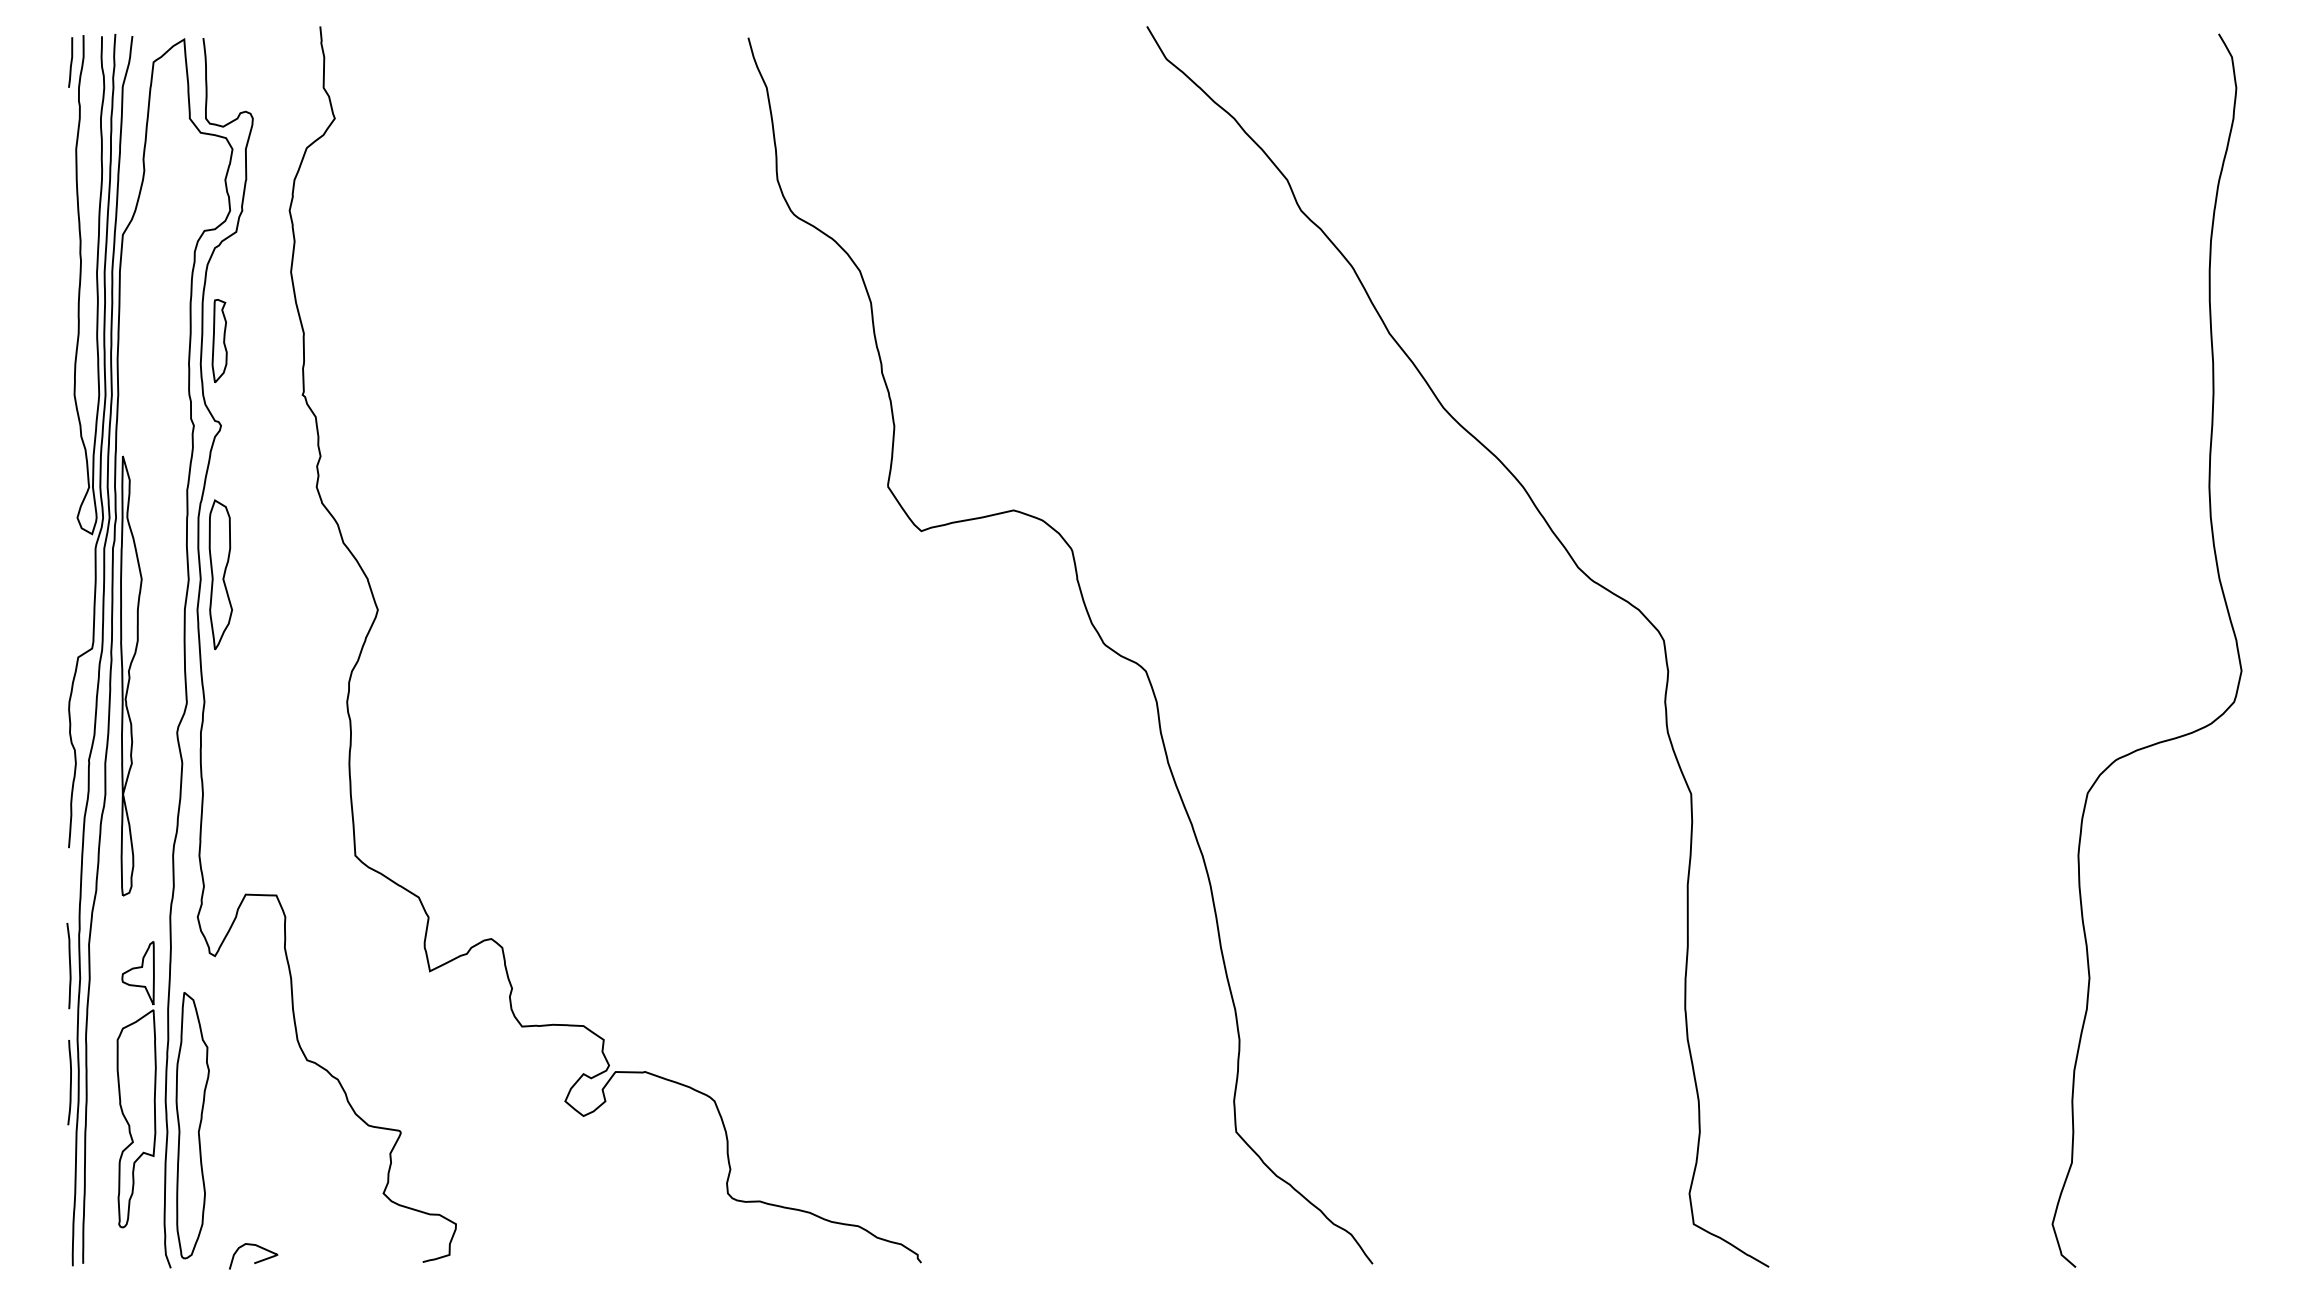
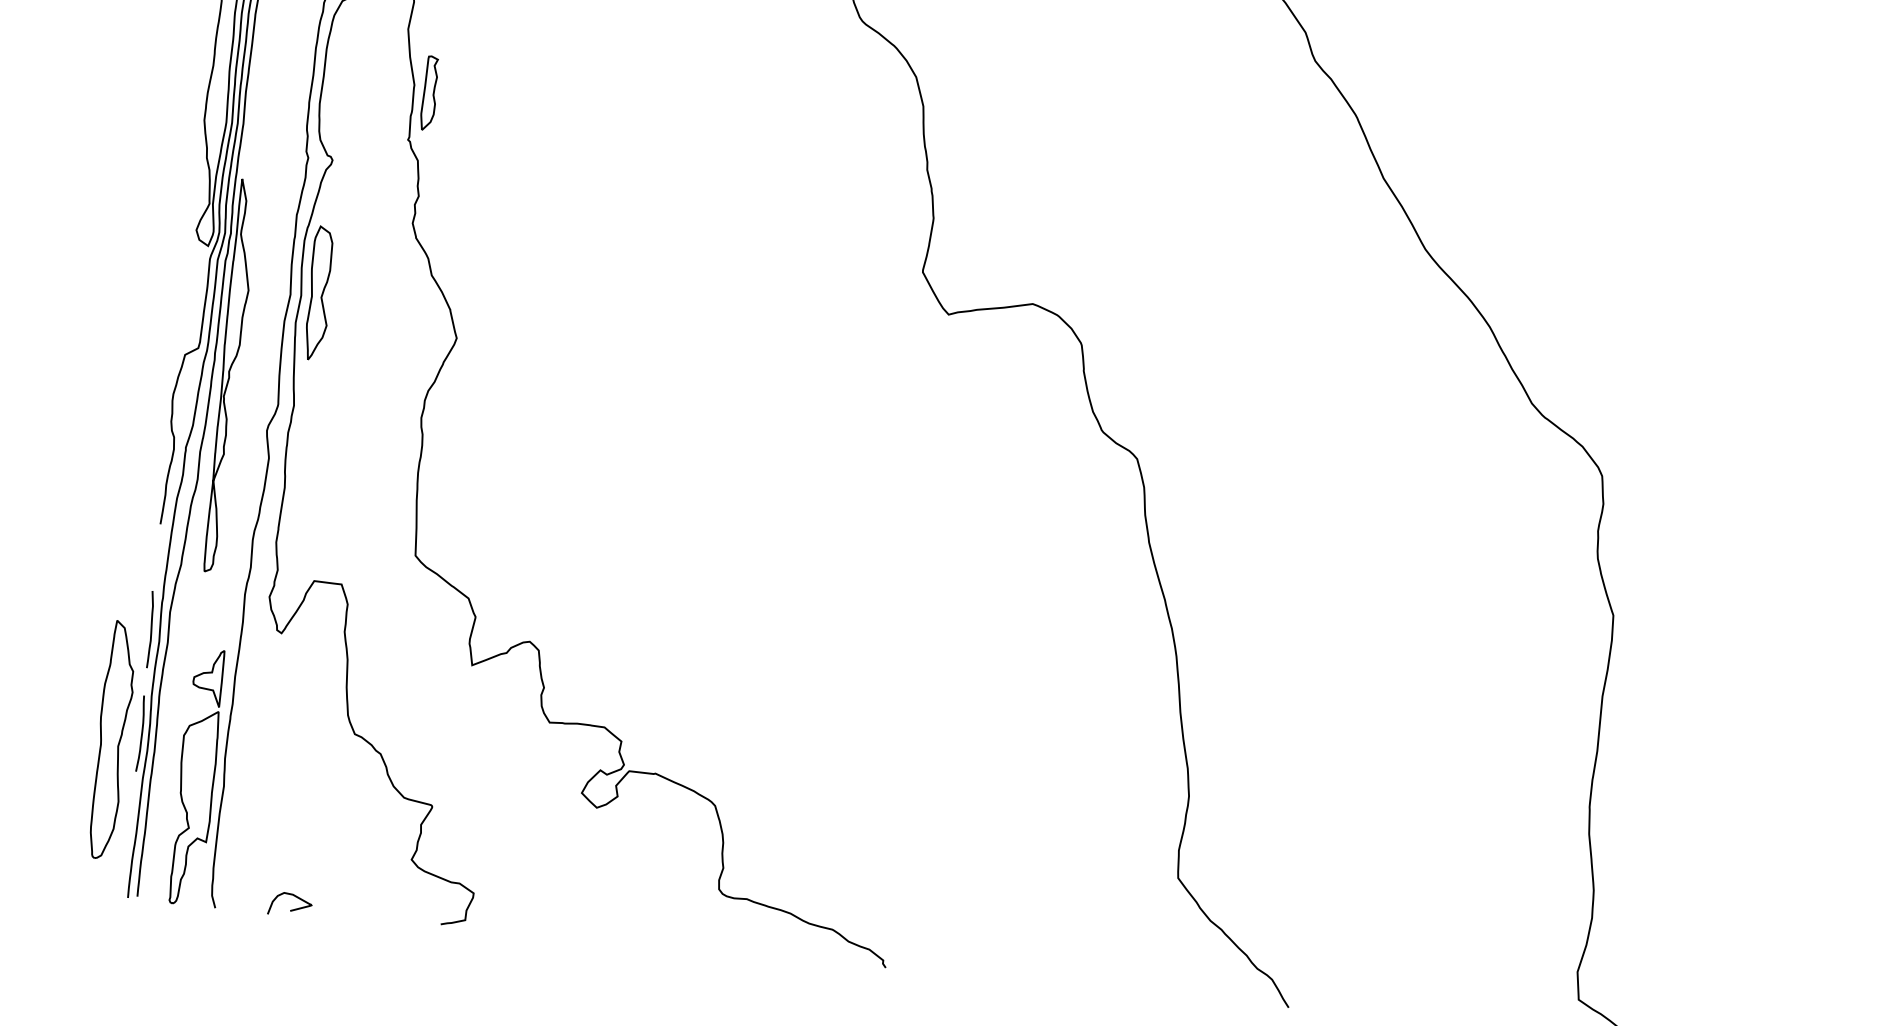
part: (219, 341) -> (429, 93), moved
part: (136, 1084) -> (197, 776), moved
part: (192, 1125) -> (113, 739), moved

